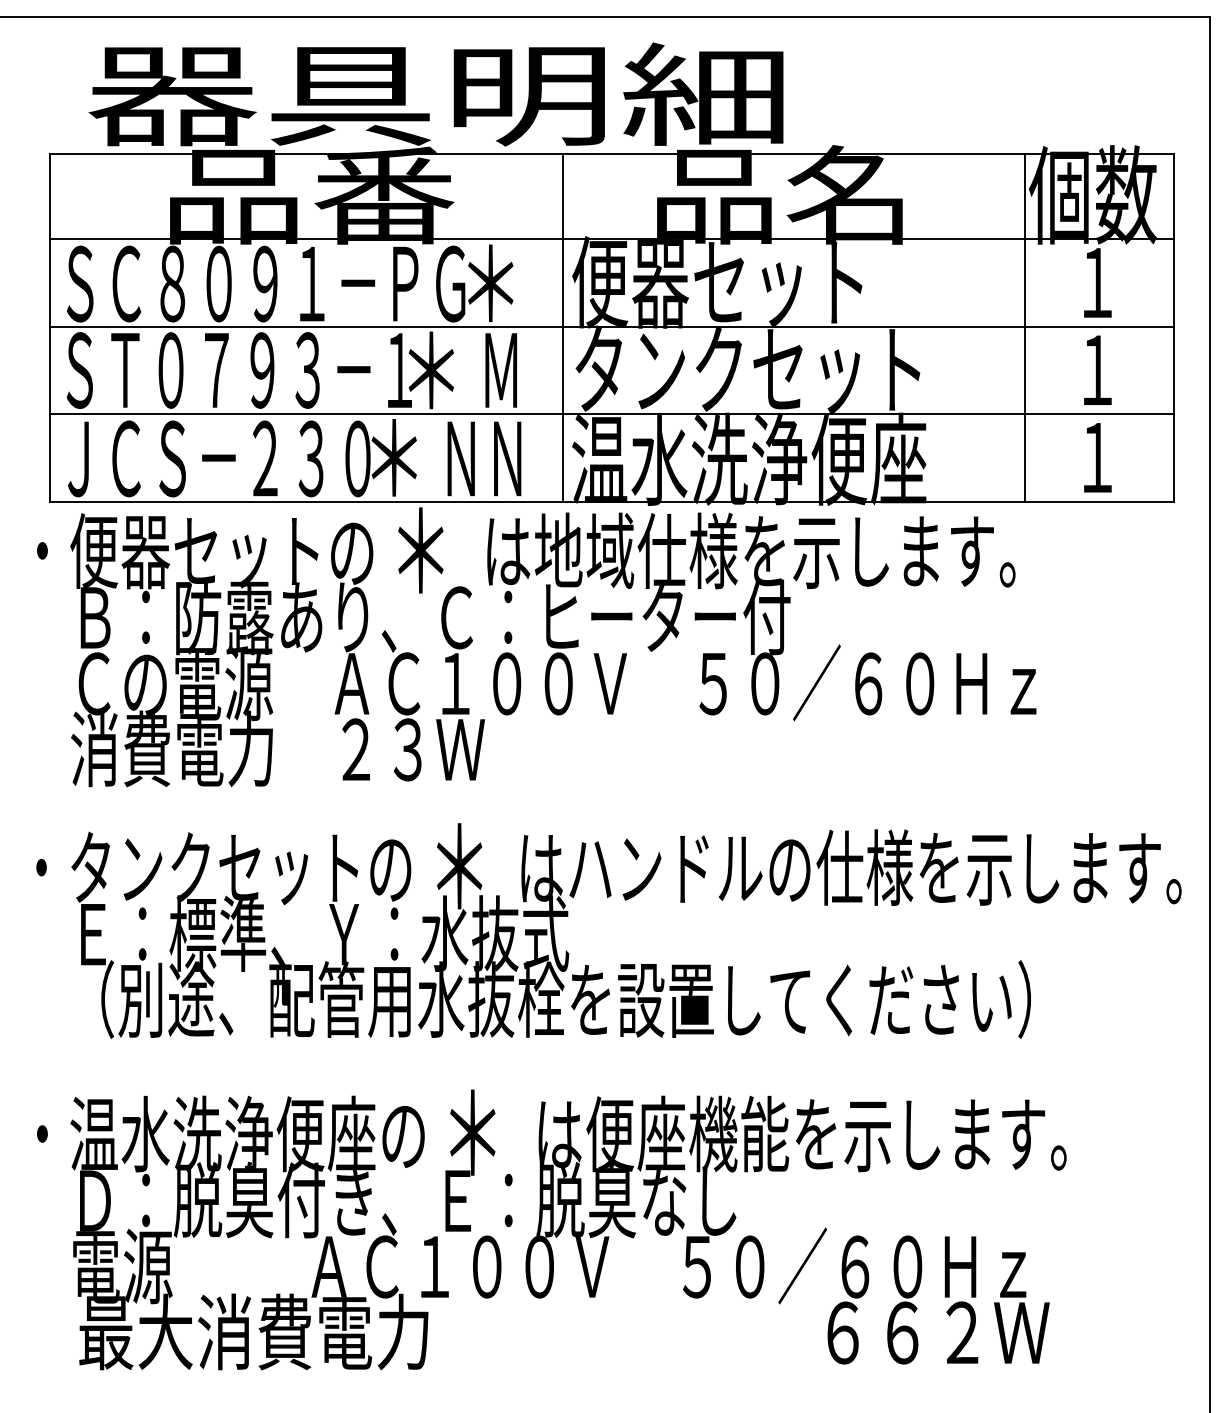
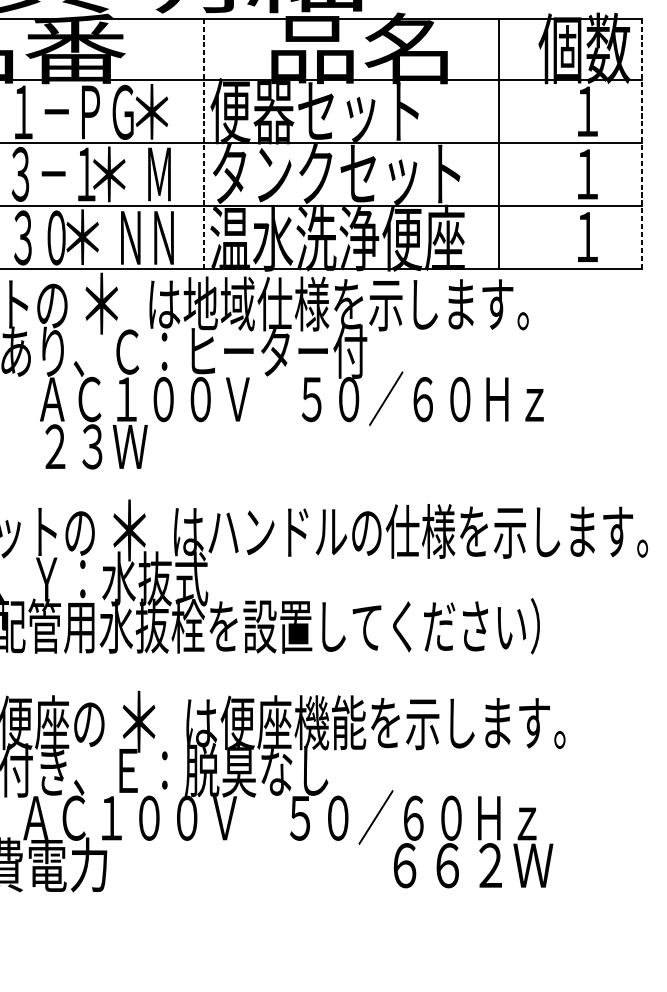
line: (563, 327) -> (204, 143), solid -> dashed
line: (1025, 327) -> (499, 143), moved
line: (1173, 327) -> (642, 143), solid -> dashed

